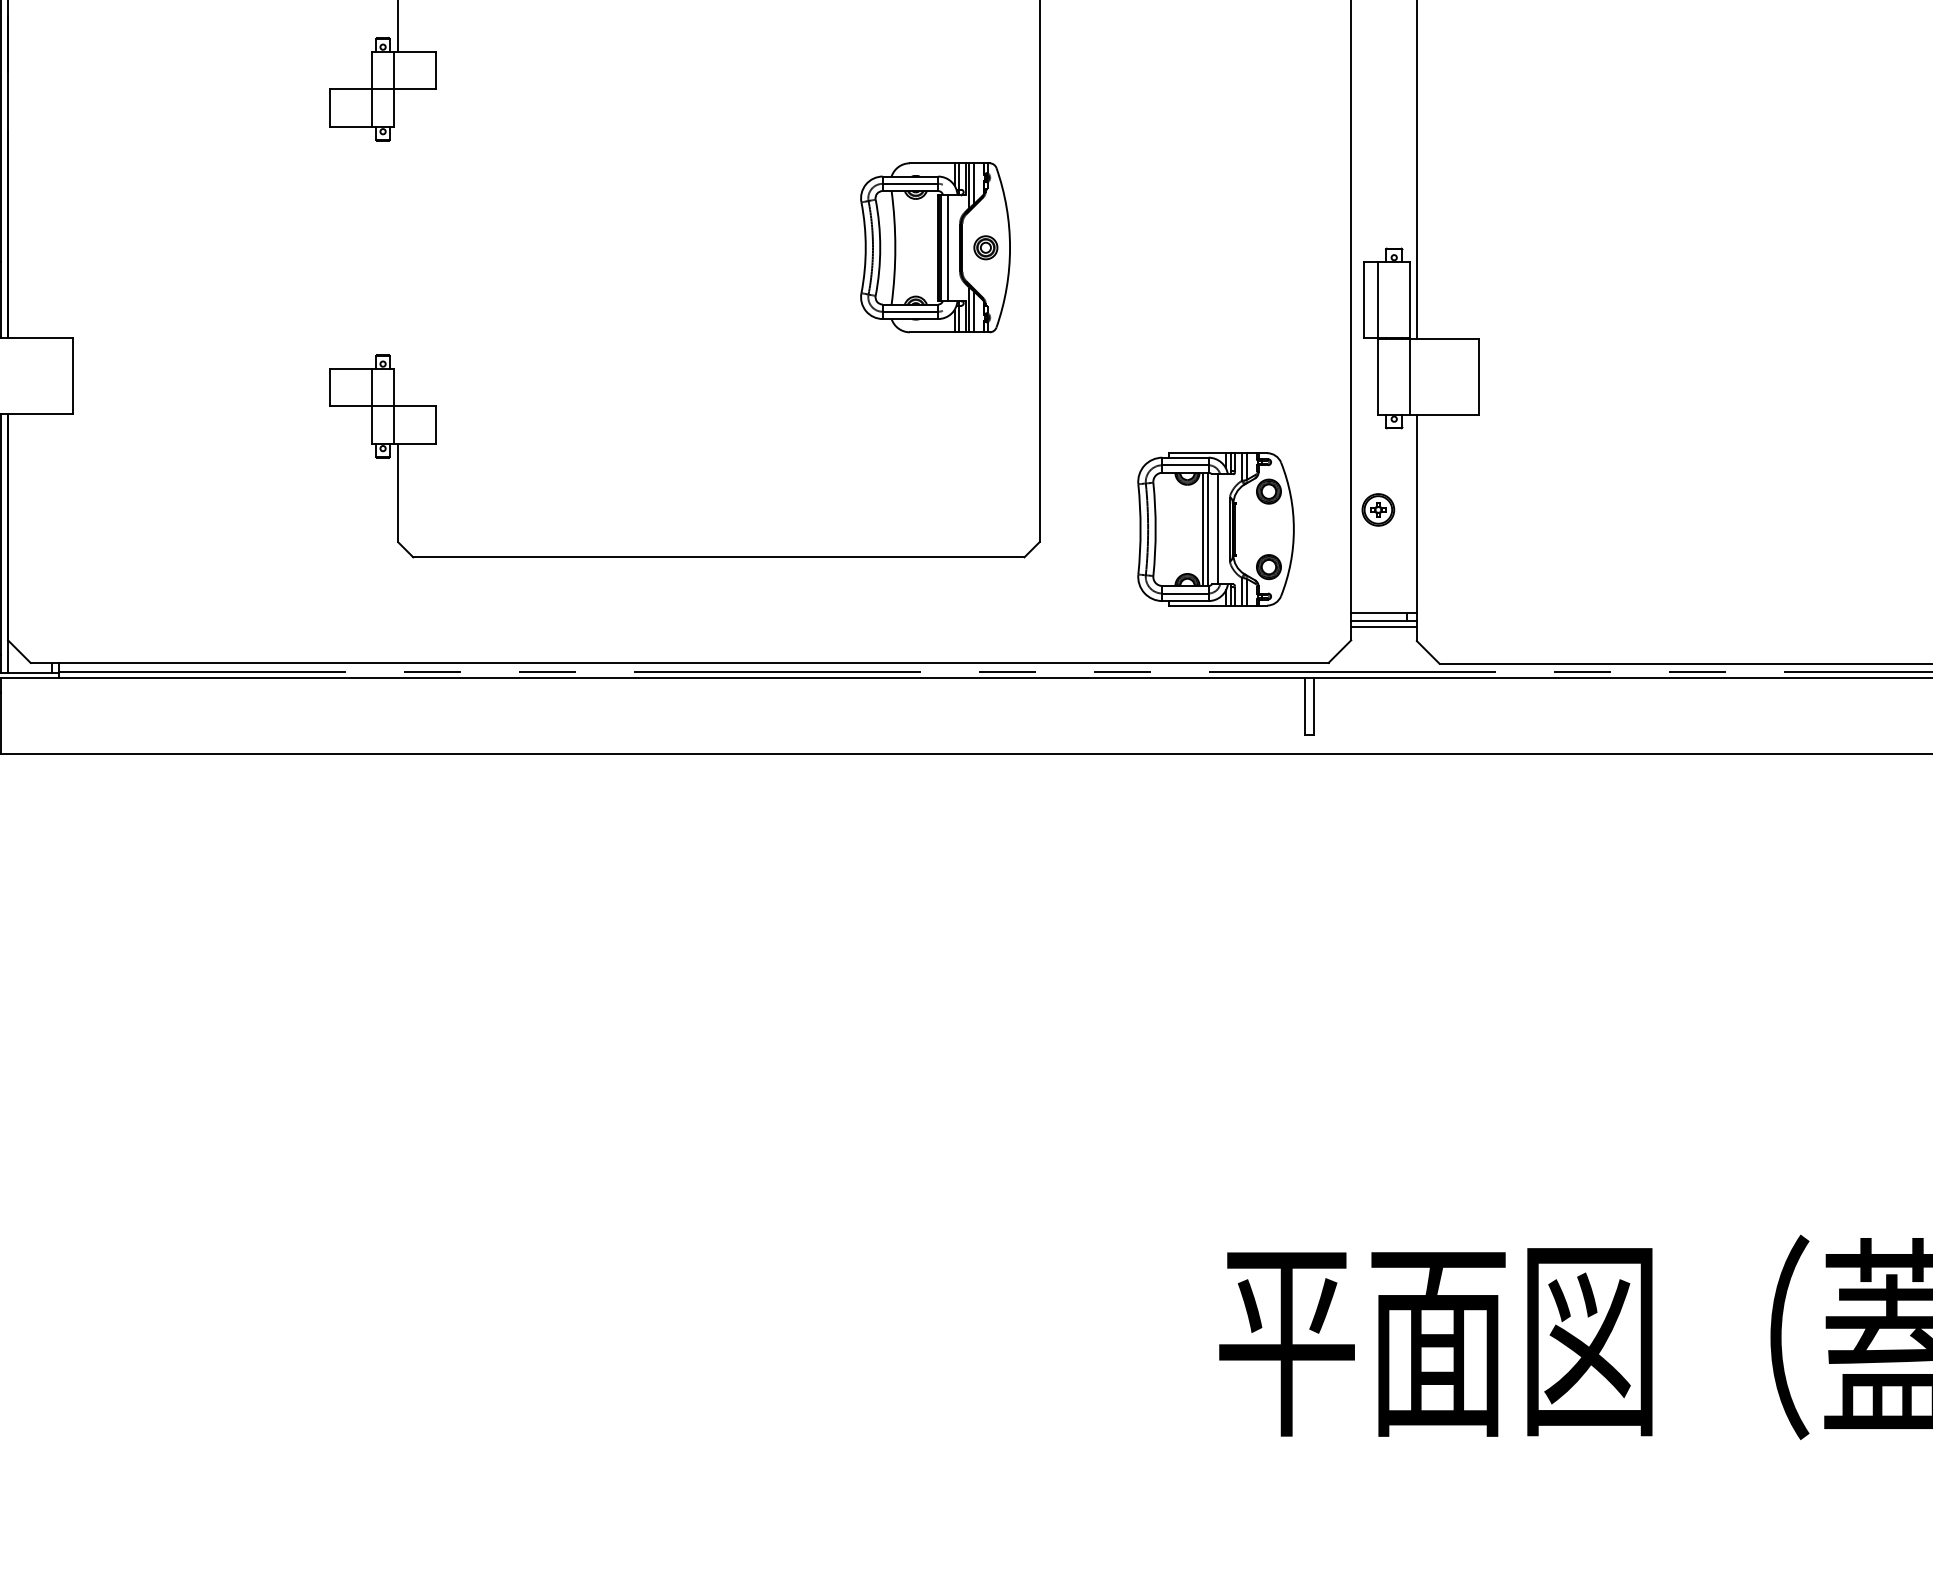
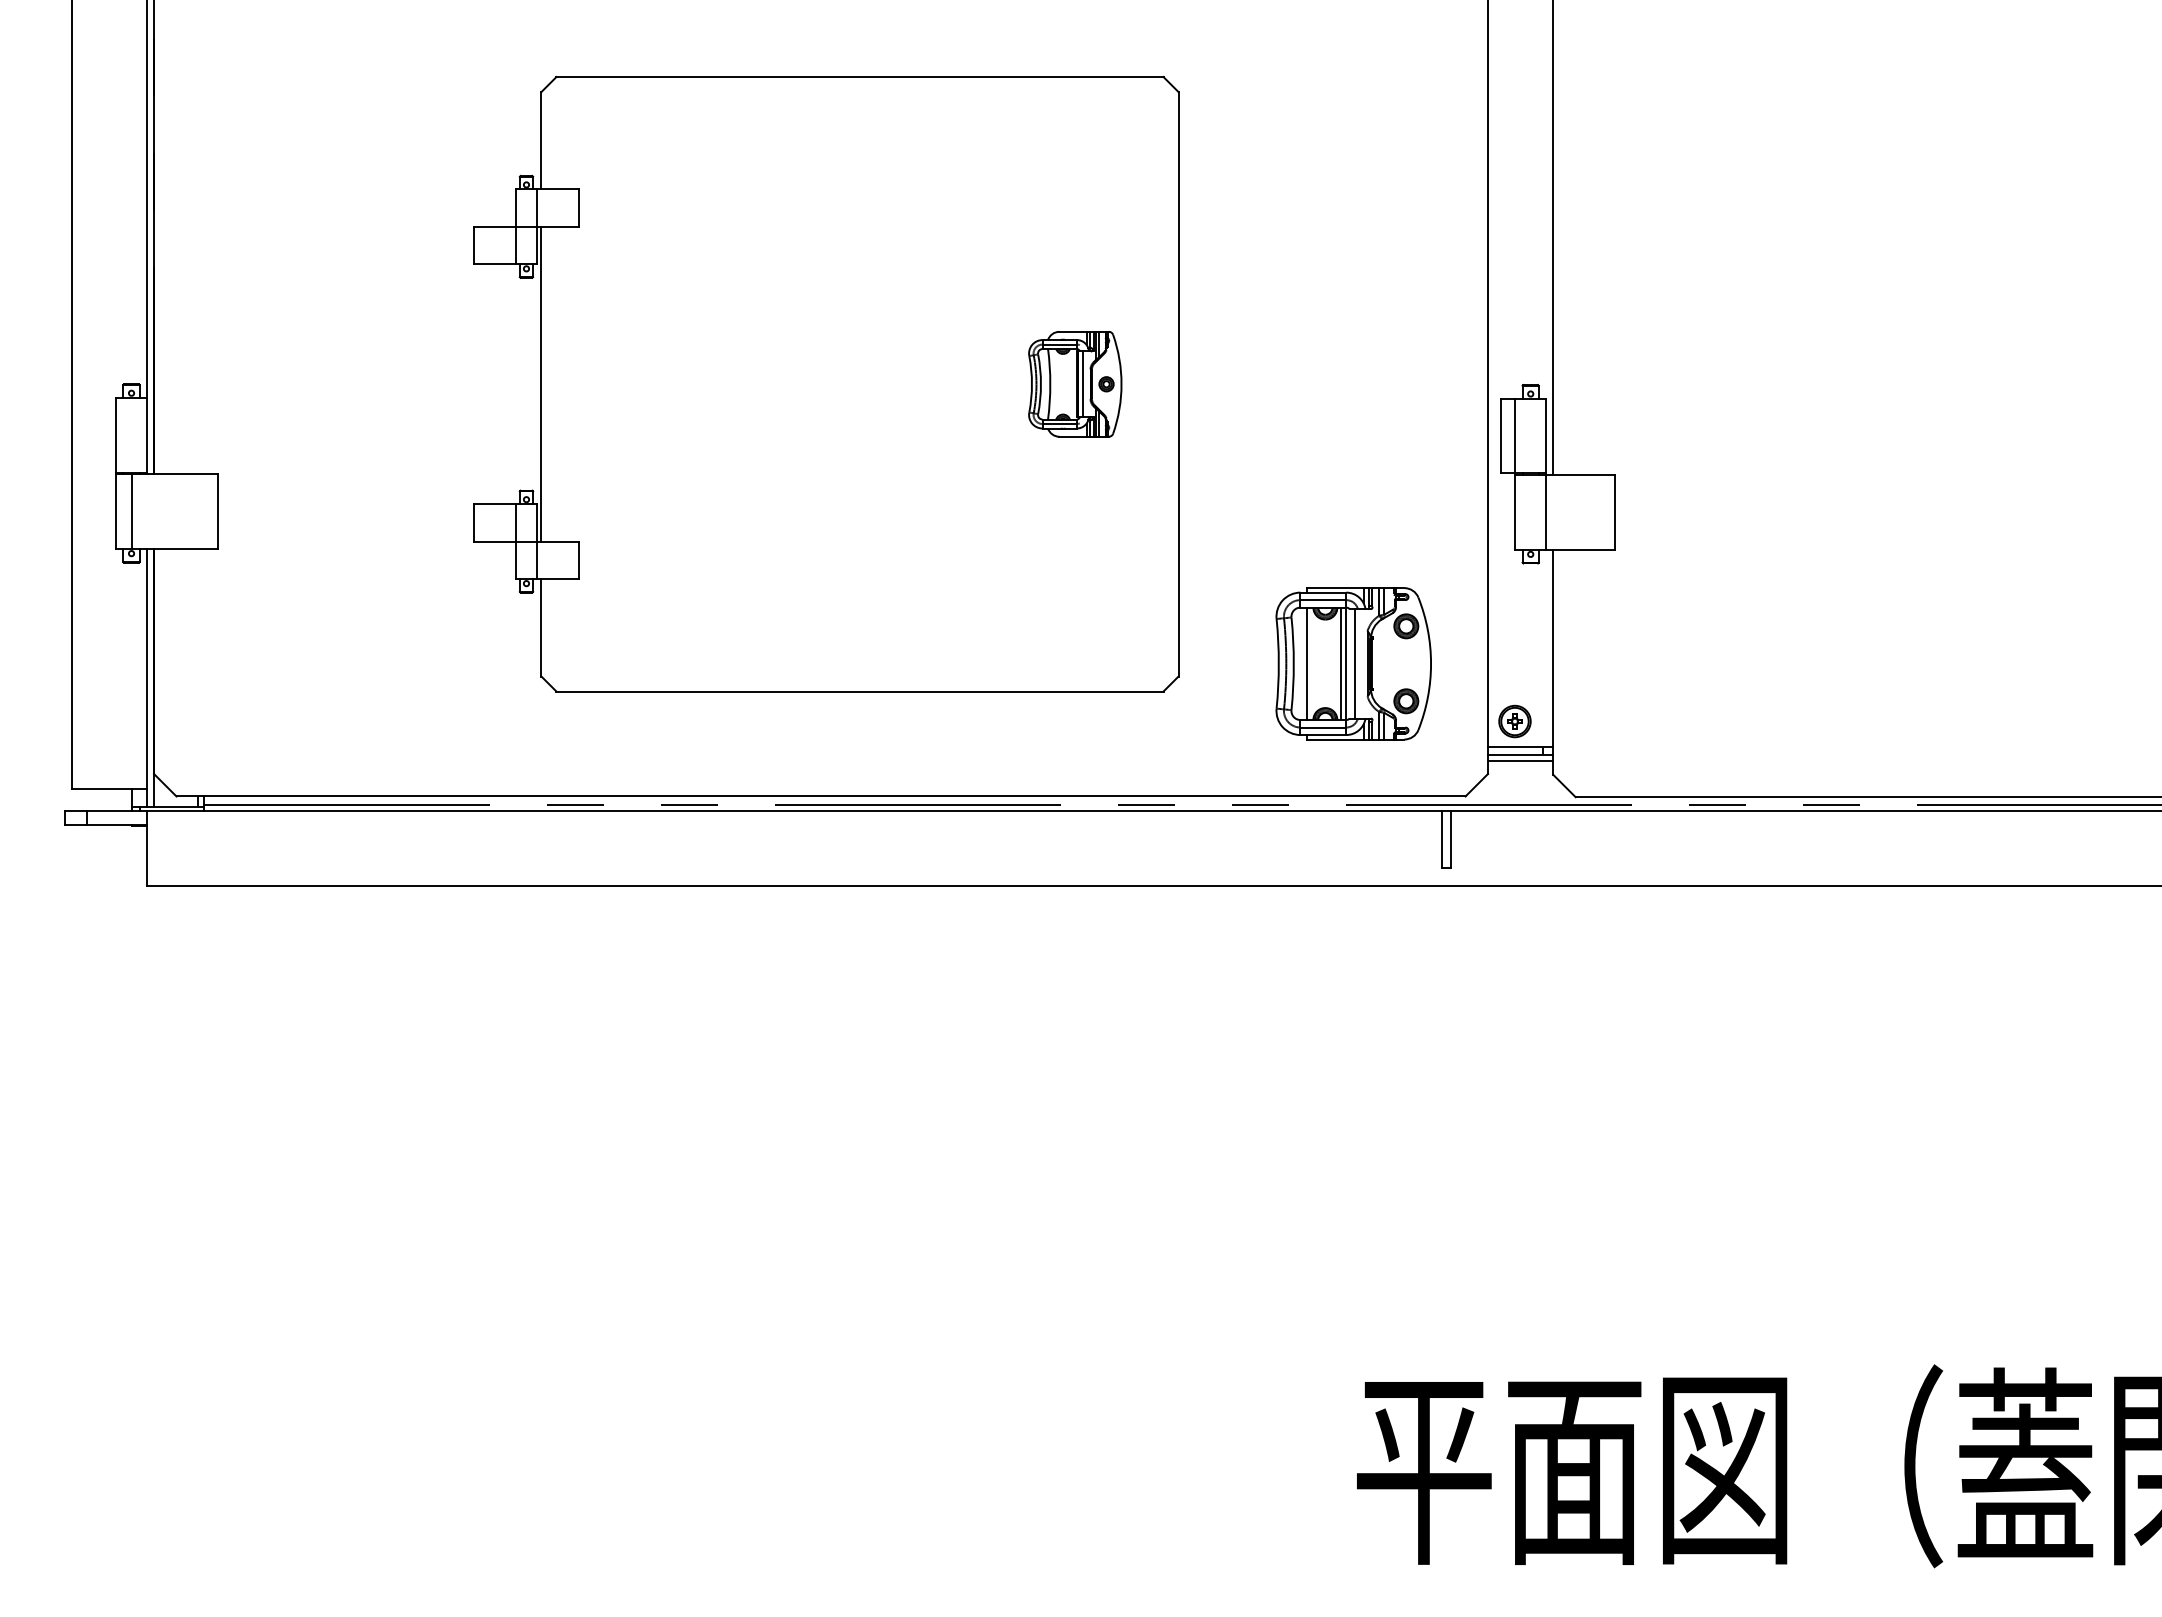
line: (398, 247) -> (541, 383), added
part: (935, 248) -> (1075, 384), size x0.62
part: (1377, 509) -> (1514, 721), moved
line: (1168, 529) -> (1306, 663), added

